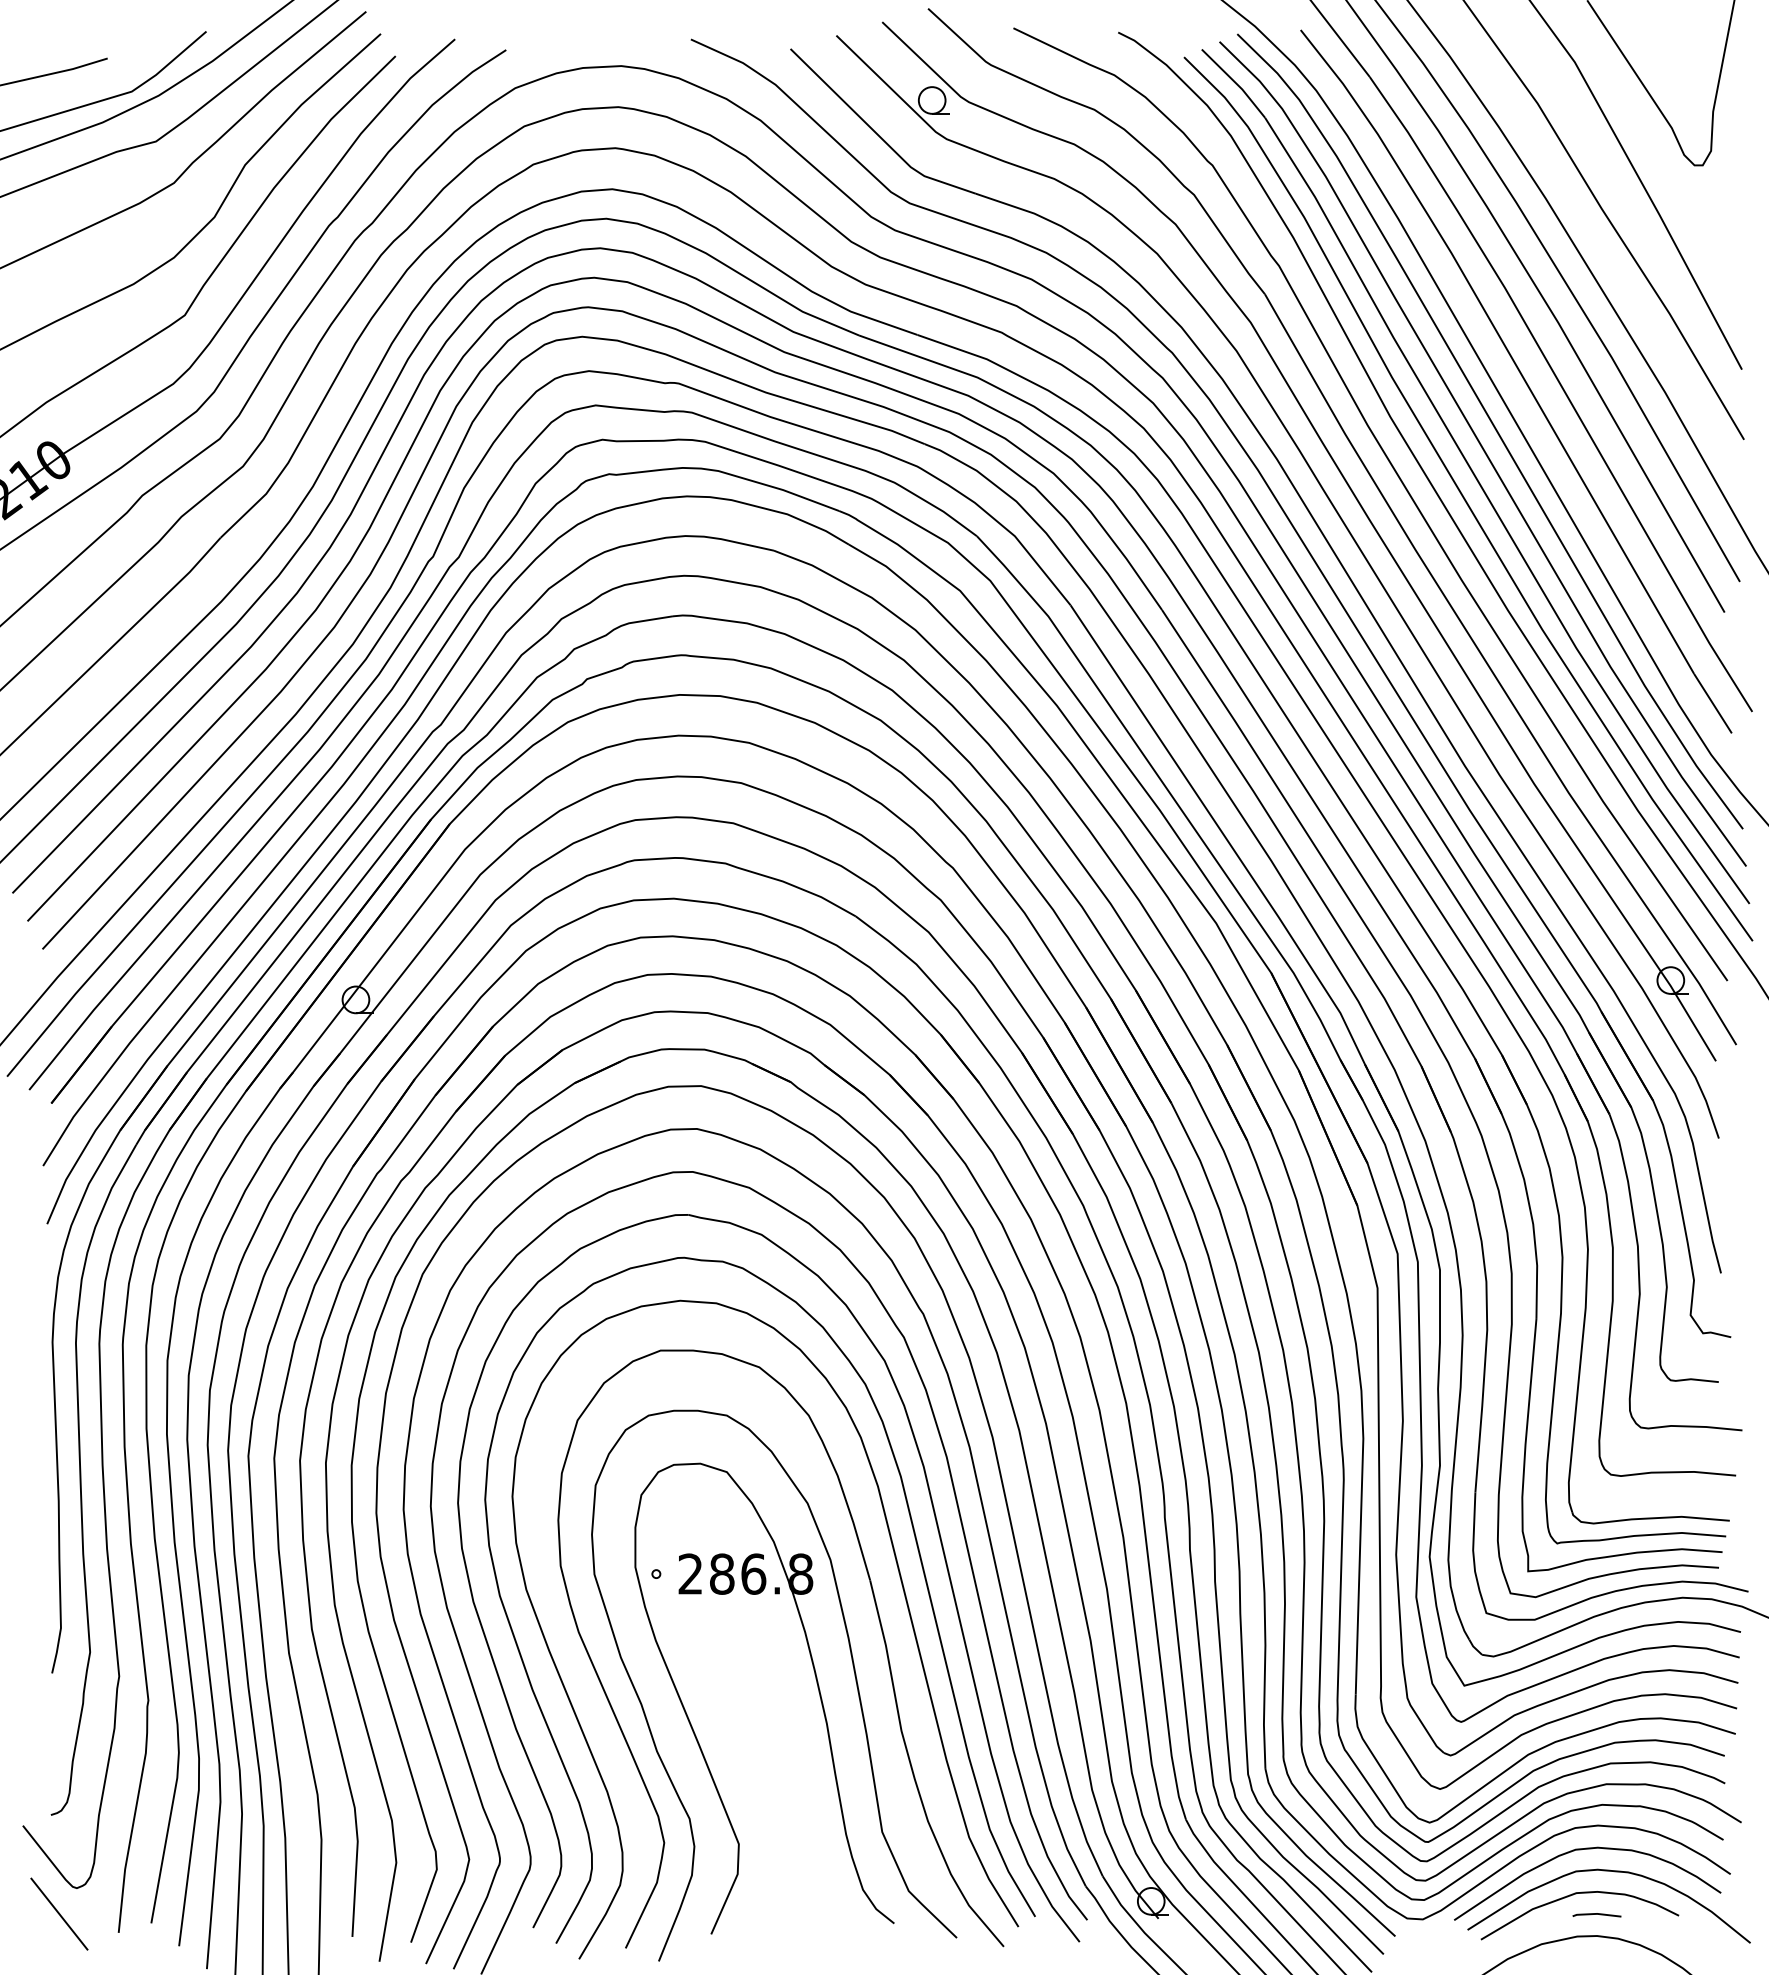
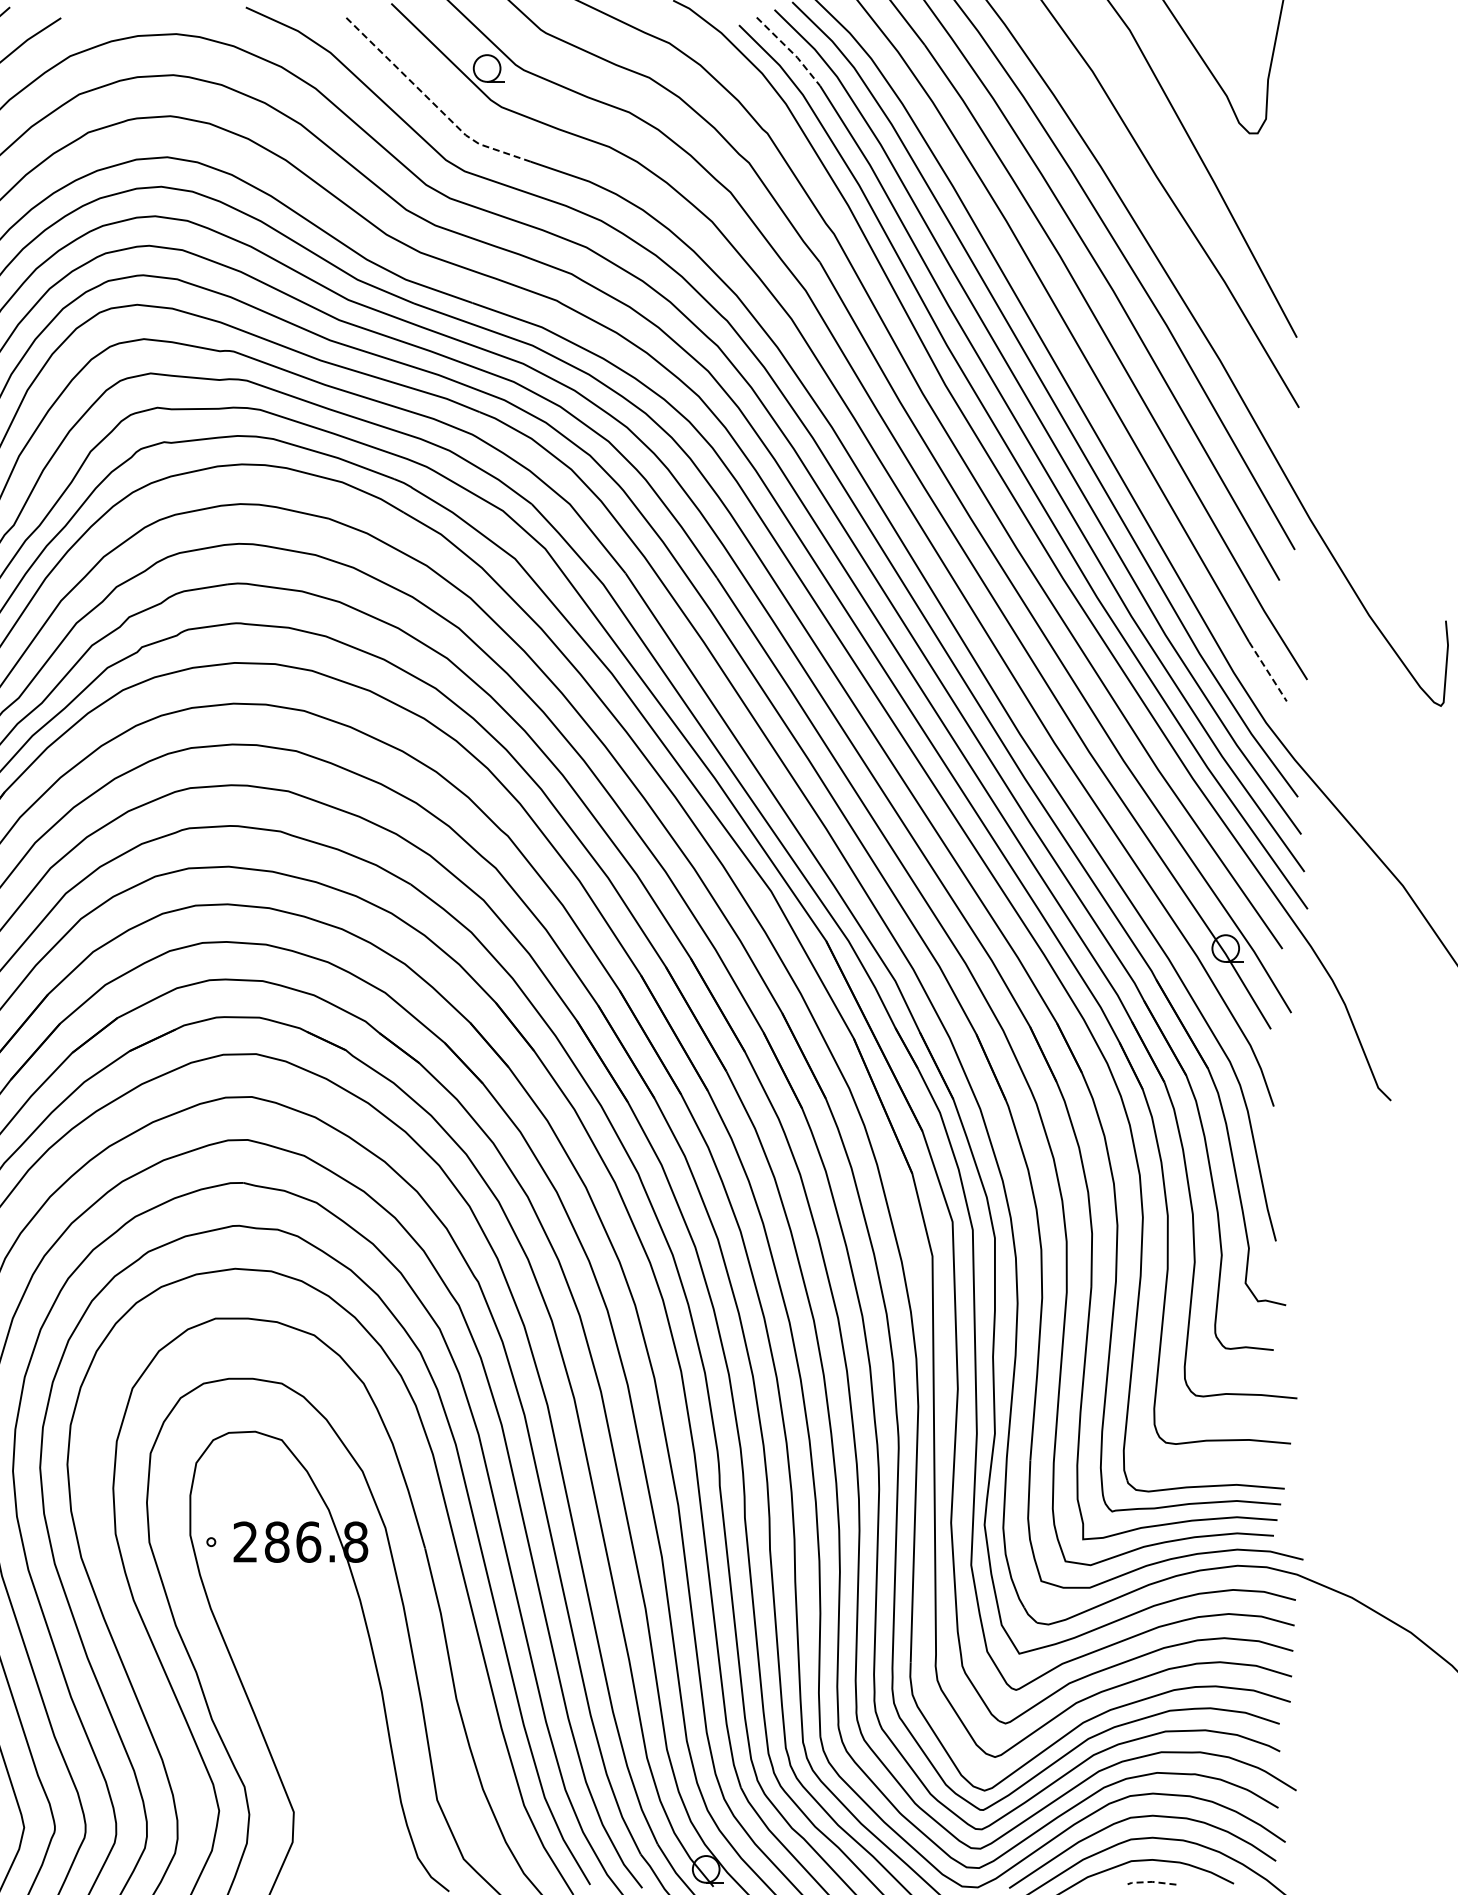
line: (1235, 83) -> (790, 51), solid -> dashed
line: (876, 133) -> (431, 101), solid -> dashed
line: (1713, 704) -> (1268, 672), solid -> dashed
line: (1596, 1913) -> (1151, 1881), solid -> dashed

